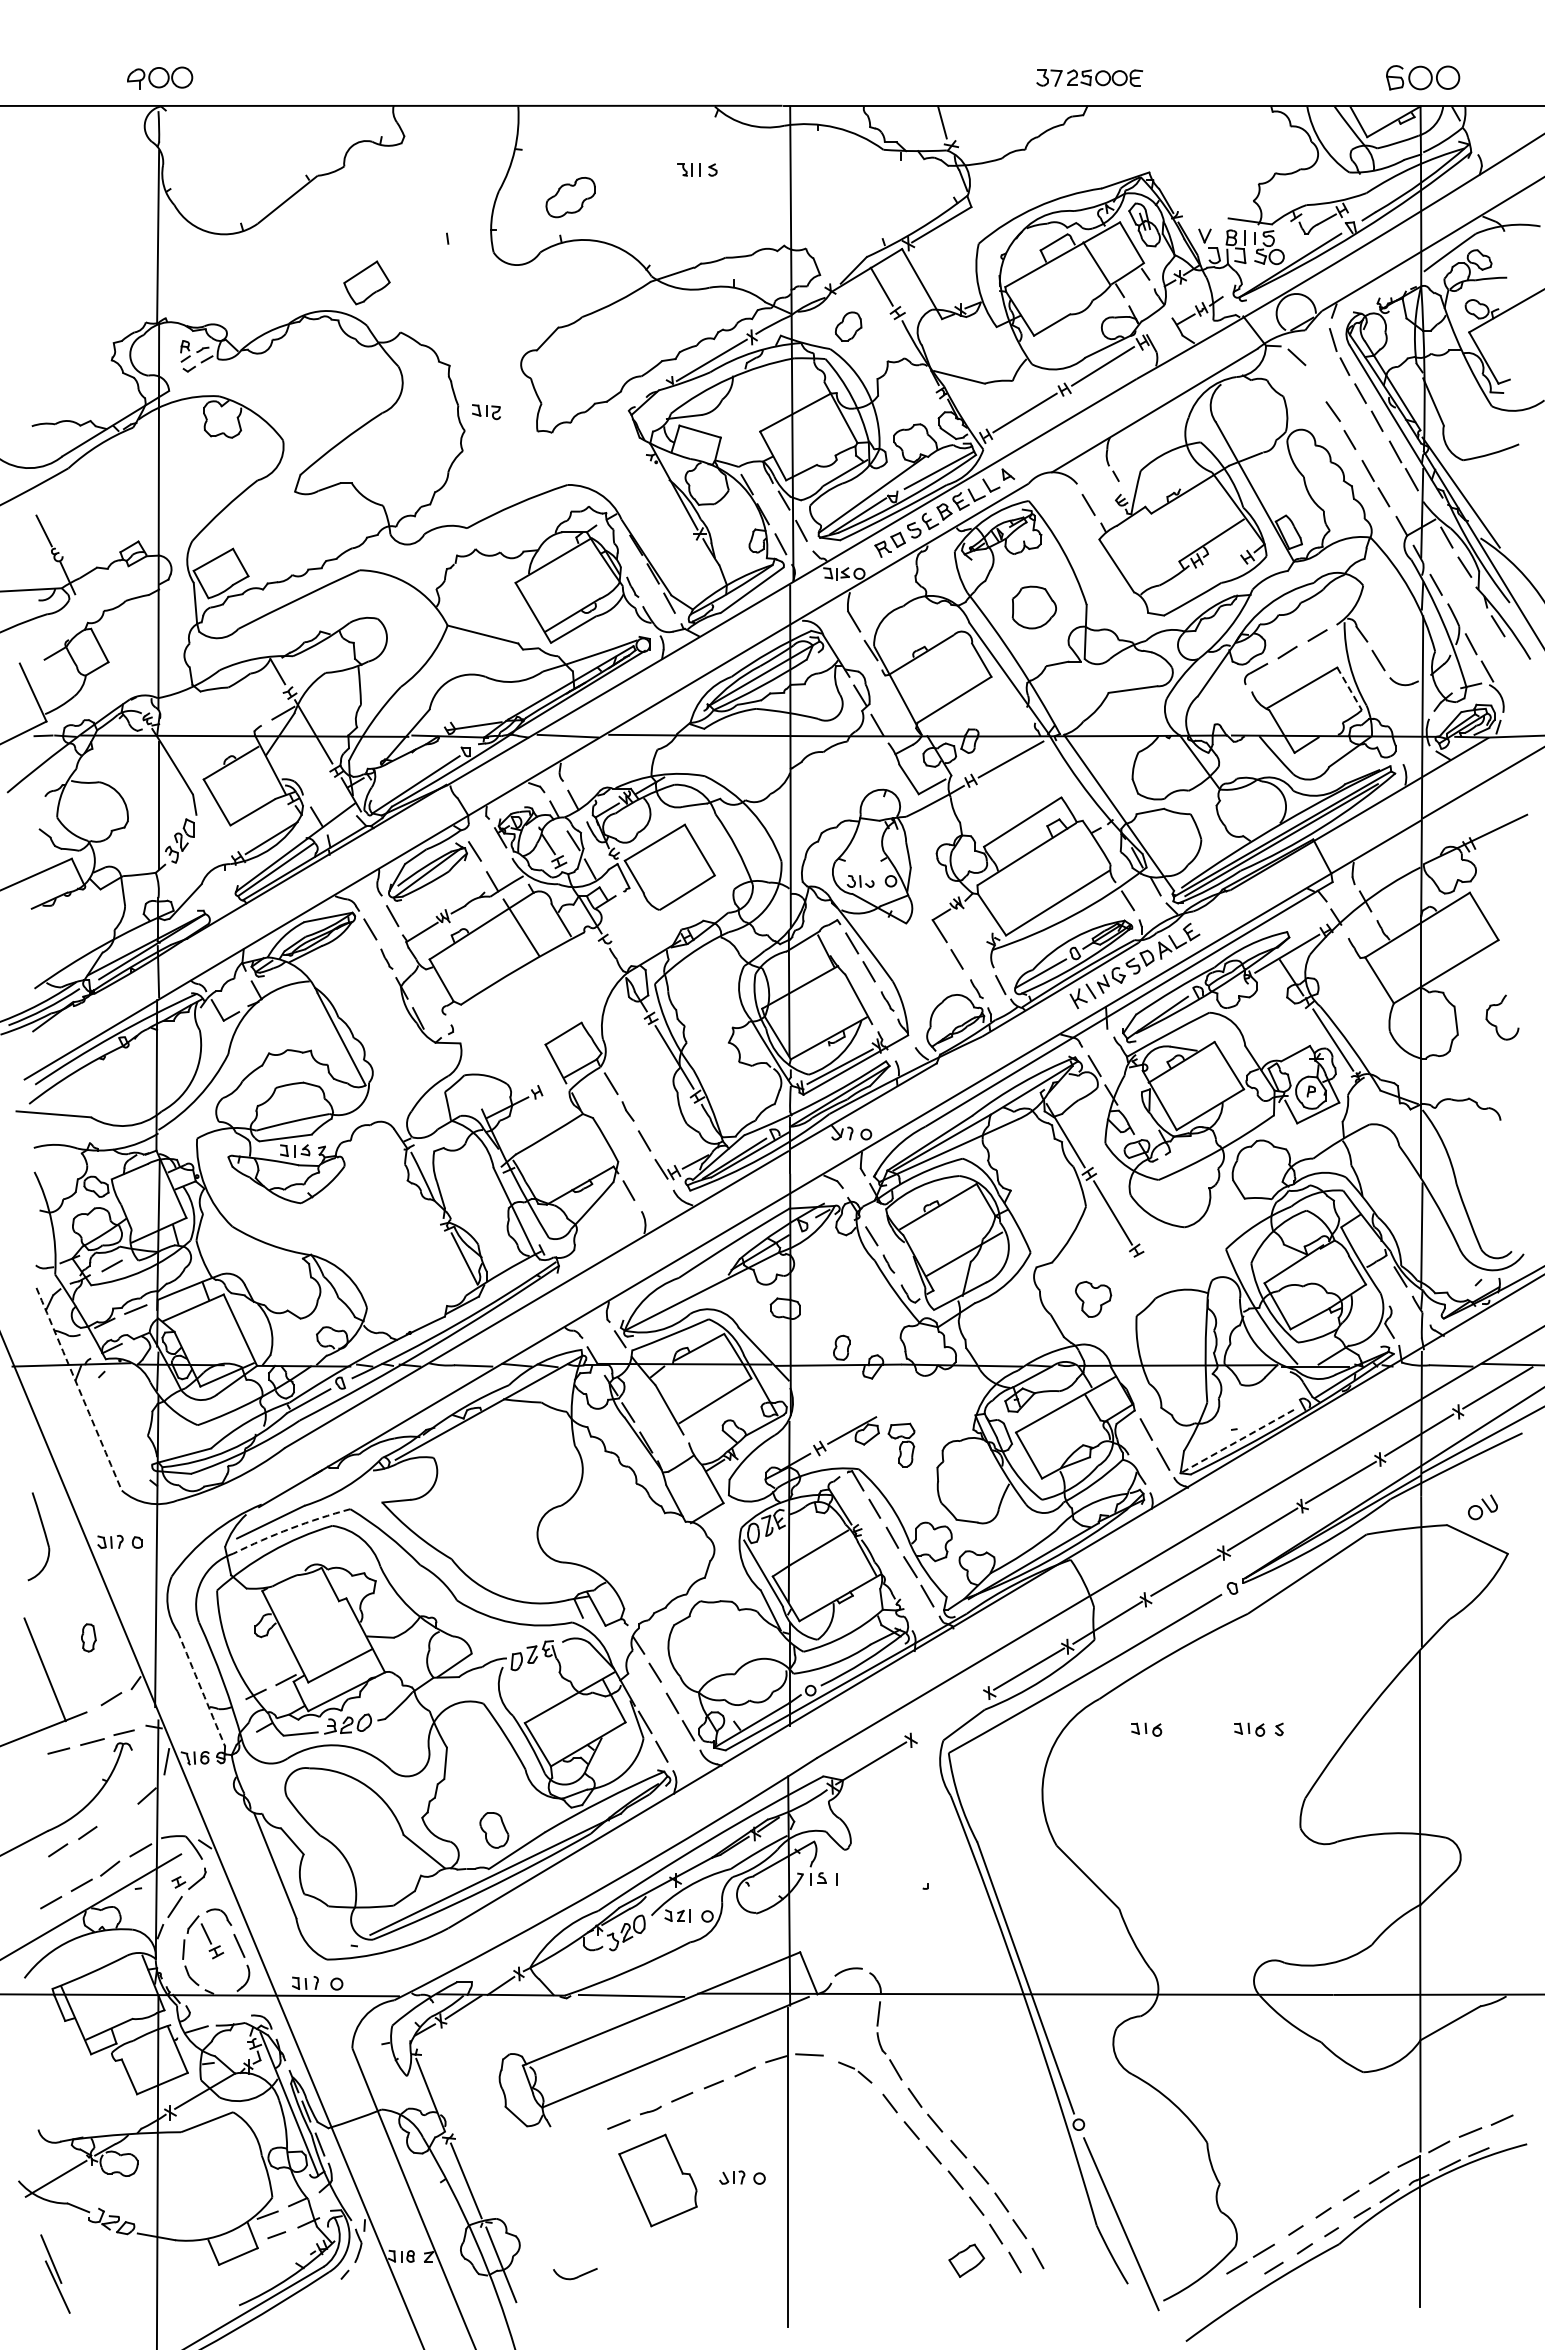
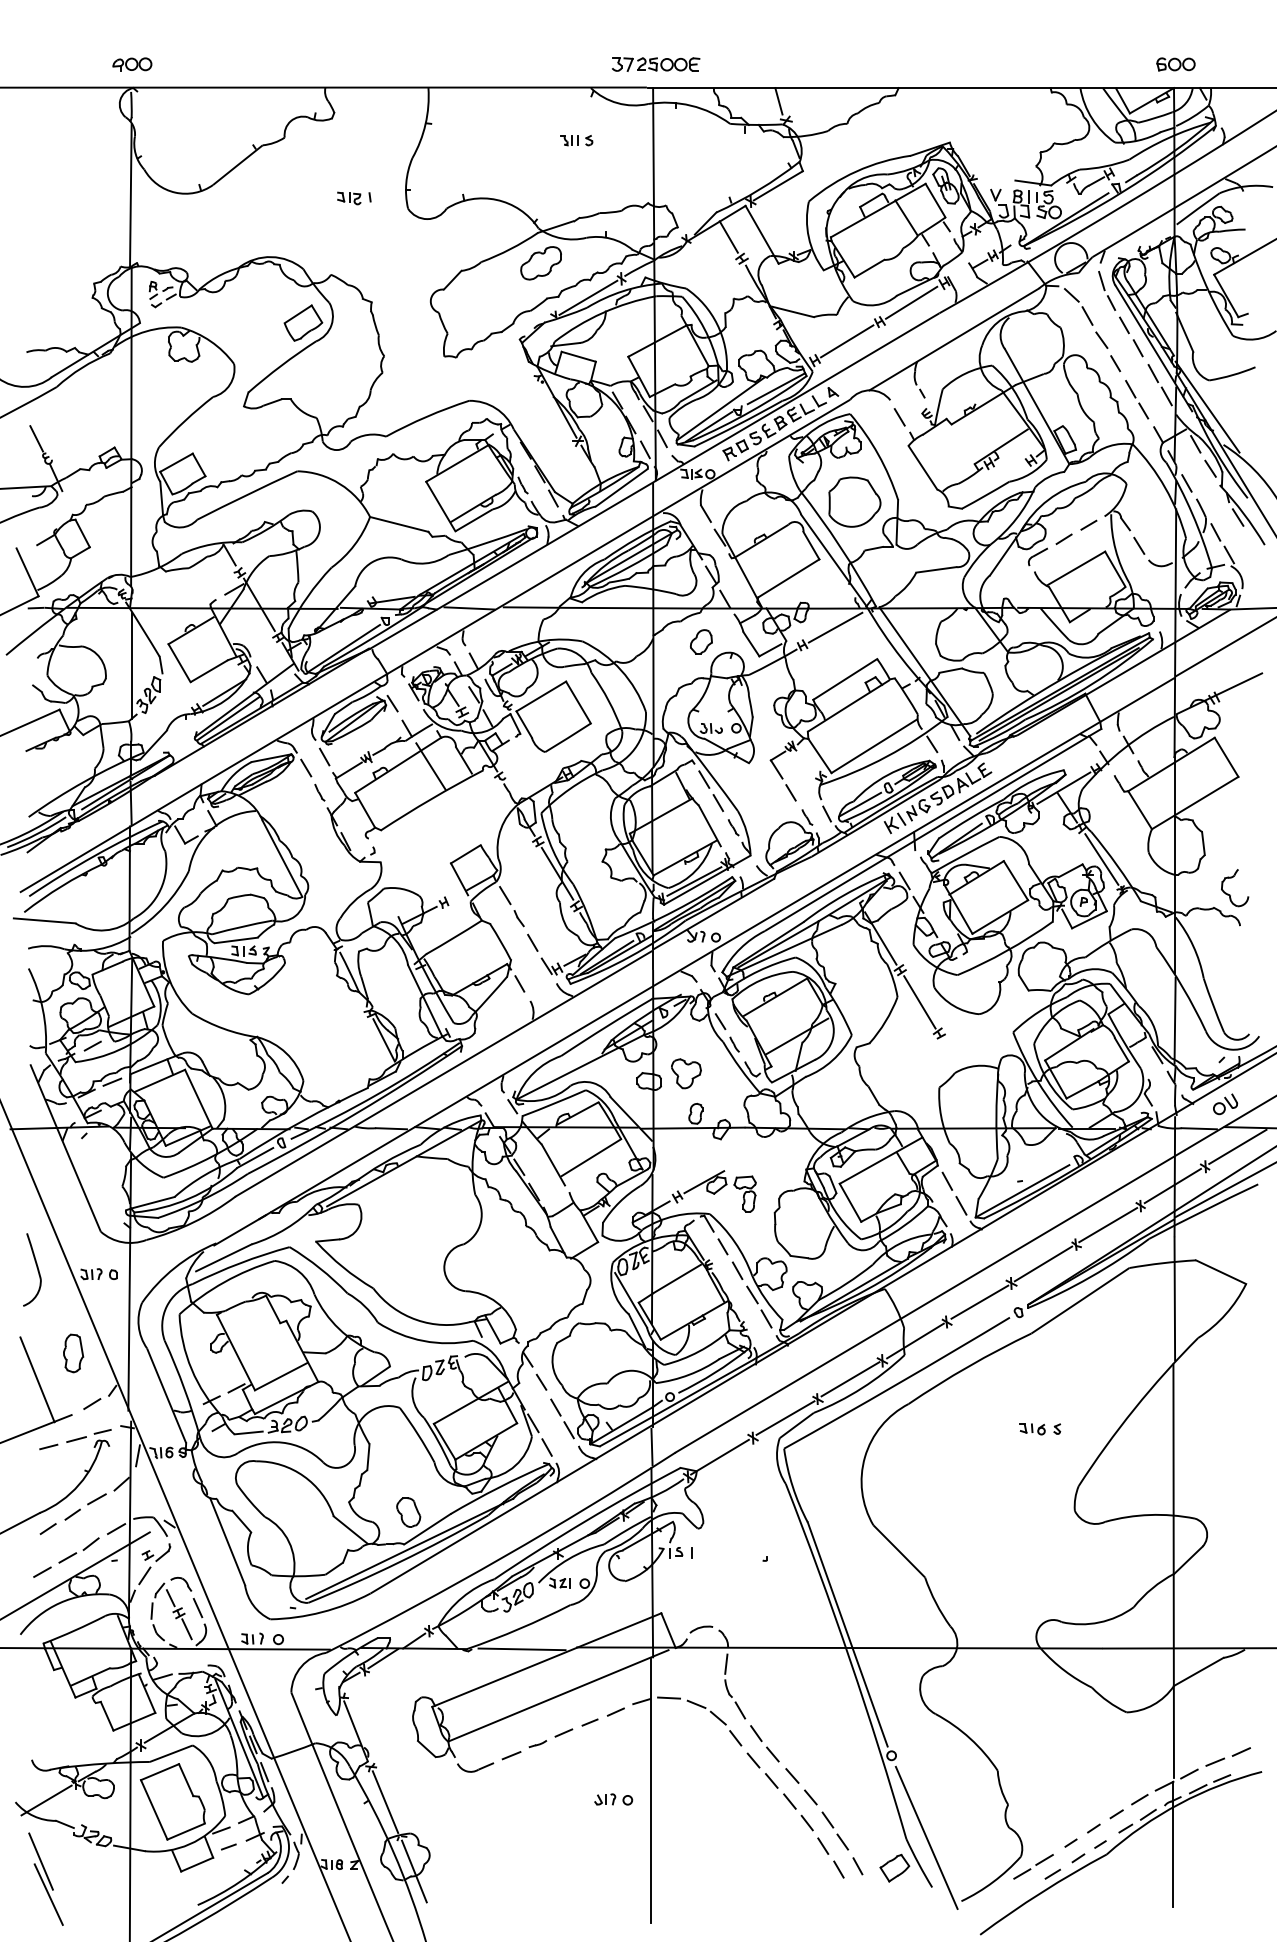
part: (159, 77) -> (131, 64), size x0.71
part: (1089, 77) -> (655, 64), moved
part: (1422, 77) -> (1175, 64), size x0.62
part: (570, 197) -> (540, 263), moved
part: (366, 282) -> (303, 322), moved
part: (848, 326) -> (701, 641), moved
line: (1315, 382) -> (1087, 316), added
part: (486, 412) -> (349, 198), moved
part: (1034, 607) -> (854, 502), size x1.43
line: (1349, 688) -> (1115, 569), dashed -> solid
part: (1496, 1025) -> (1230, 894), moved
part: (1093, 1298) -> (686, 1073), moved
arc: (79, 1389) -> (65, 1148), dashed -> solid
line: (1237, 1441) -> (1022, 1191), dashed -> solid
part: (1482, 1507) -> (1225, 1104), moved
arc: (290, 1528) -> (240, 1263), dashed -> solid
part: (88, 1637) -> (73, 1353), size x1.67
arc: (201, 1689) -> (166, 1396), dashed -> solid
line: (950, 1715) -> (785, 1417), added
part: (1146, 1729) -> (947, 1429), removed
line: (788, 1751) -> (651, 1447), added
line: (116, 1814) -> (96, 1499), added
line: (225, 1971) -> (186, 1629), added
part: (855, 2072) -> (707, 1712), size x1.43
part: (657, 2180) -> (172, 1801), moved
part: (966, 2260) -> (894, 1867), moved
part: (55, 2273) -> (46, 1878), size x1.43
part: (575, 2274) -> (475, 1767), moved

